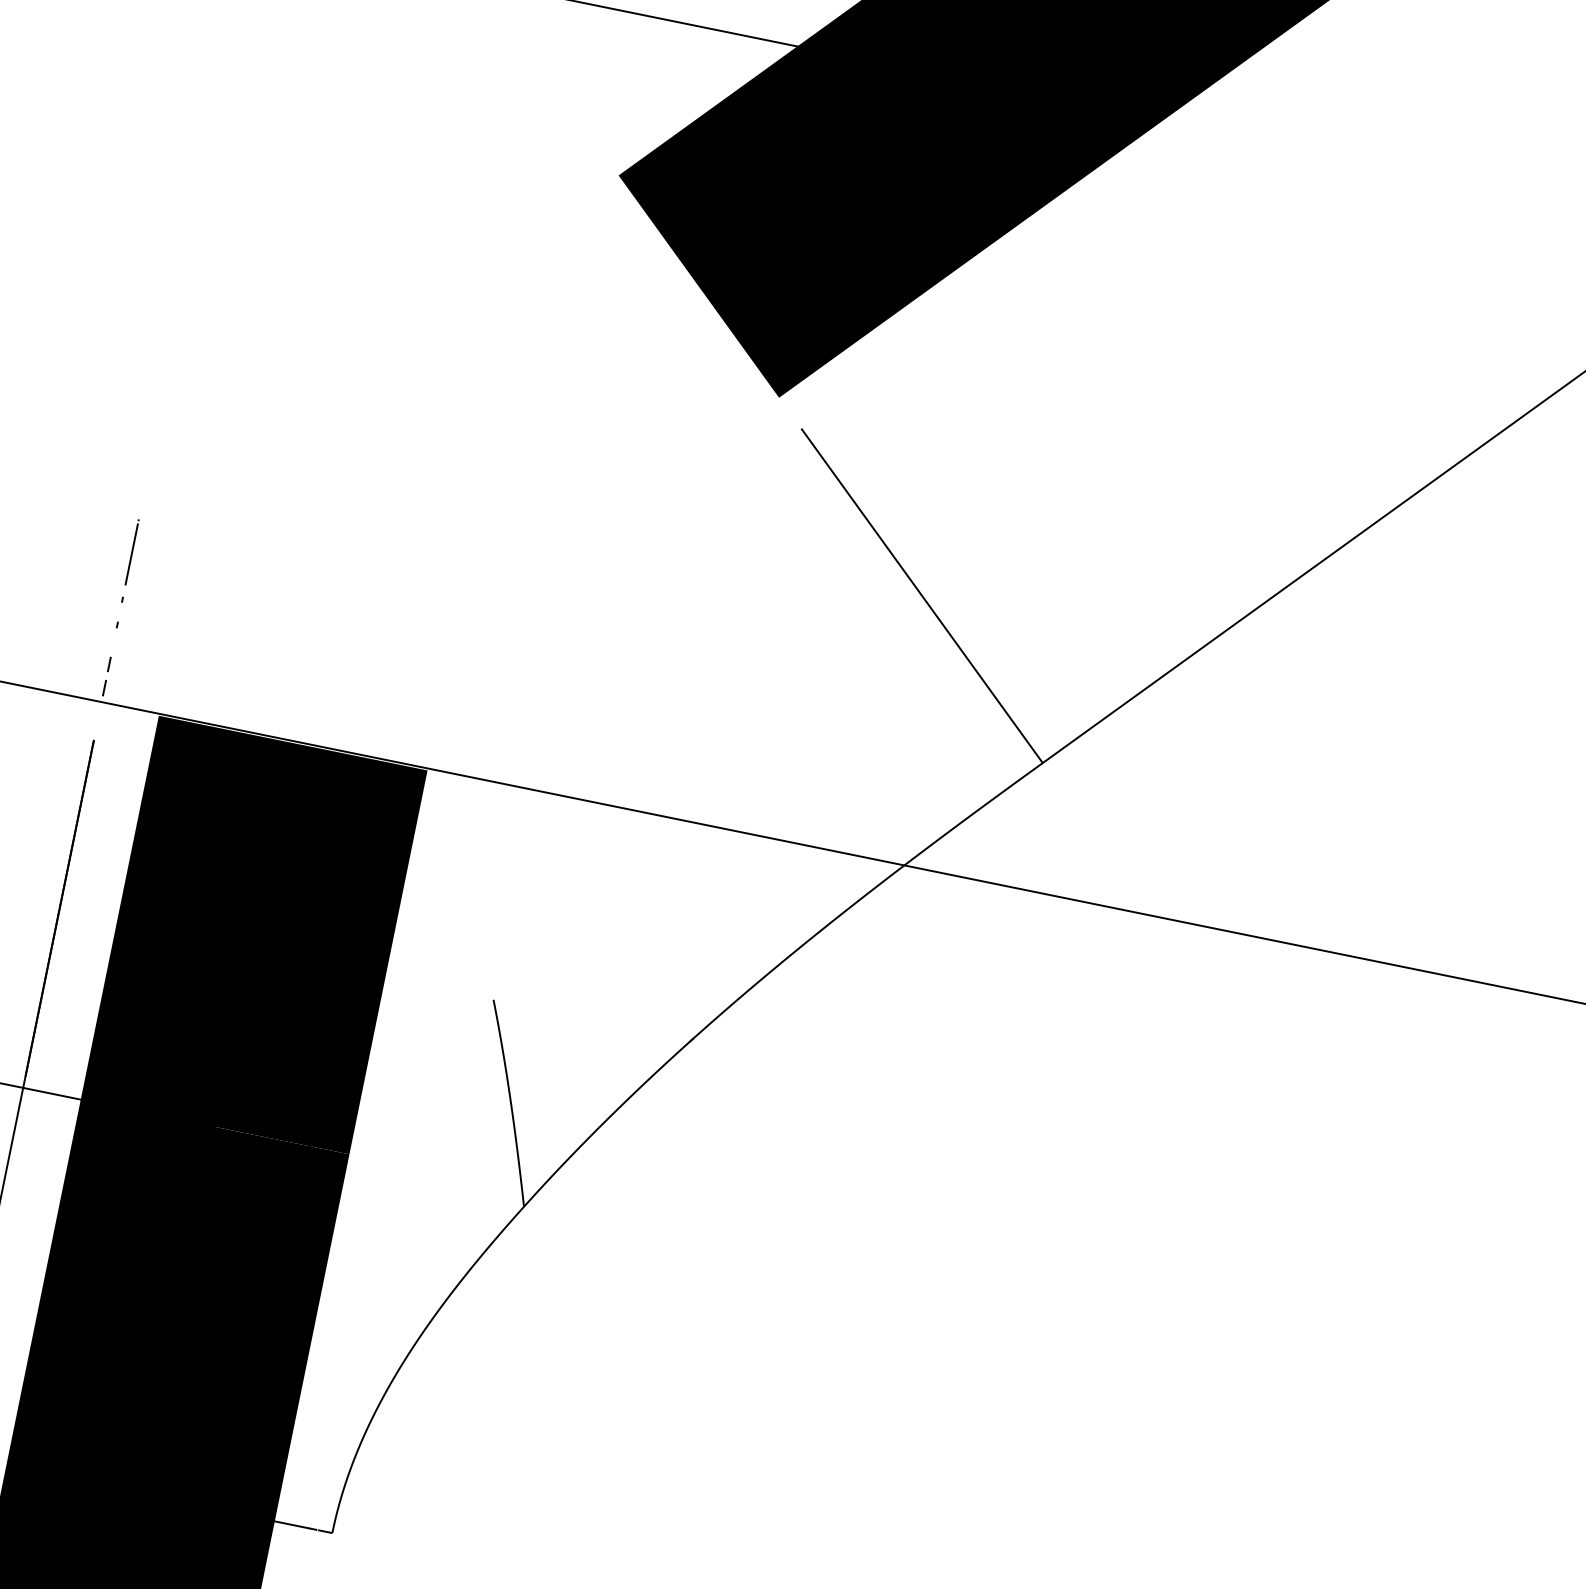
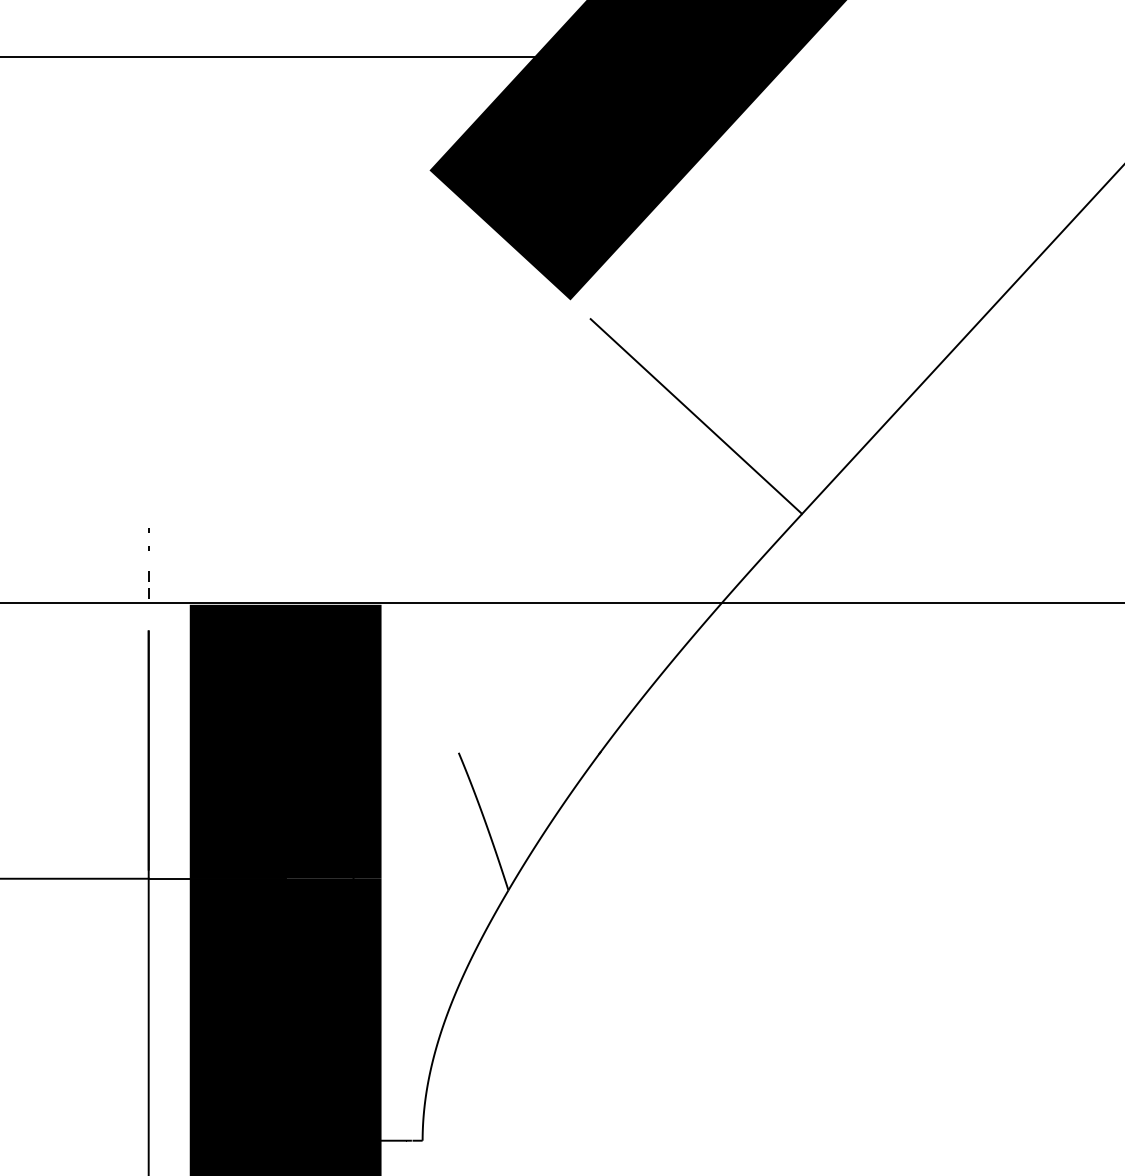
line: (131, 552) -> (148, 496), removed

